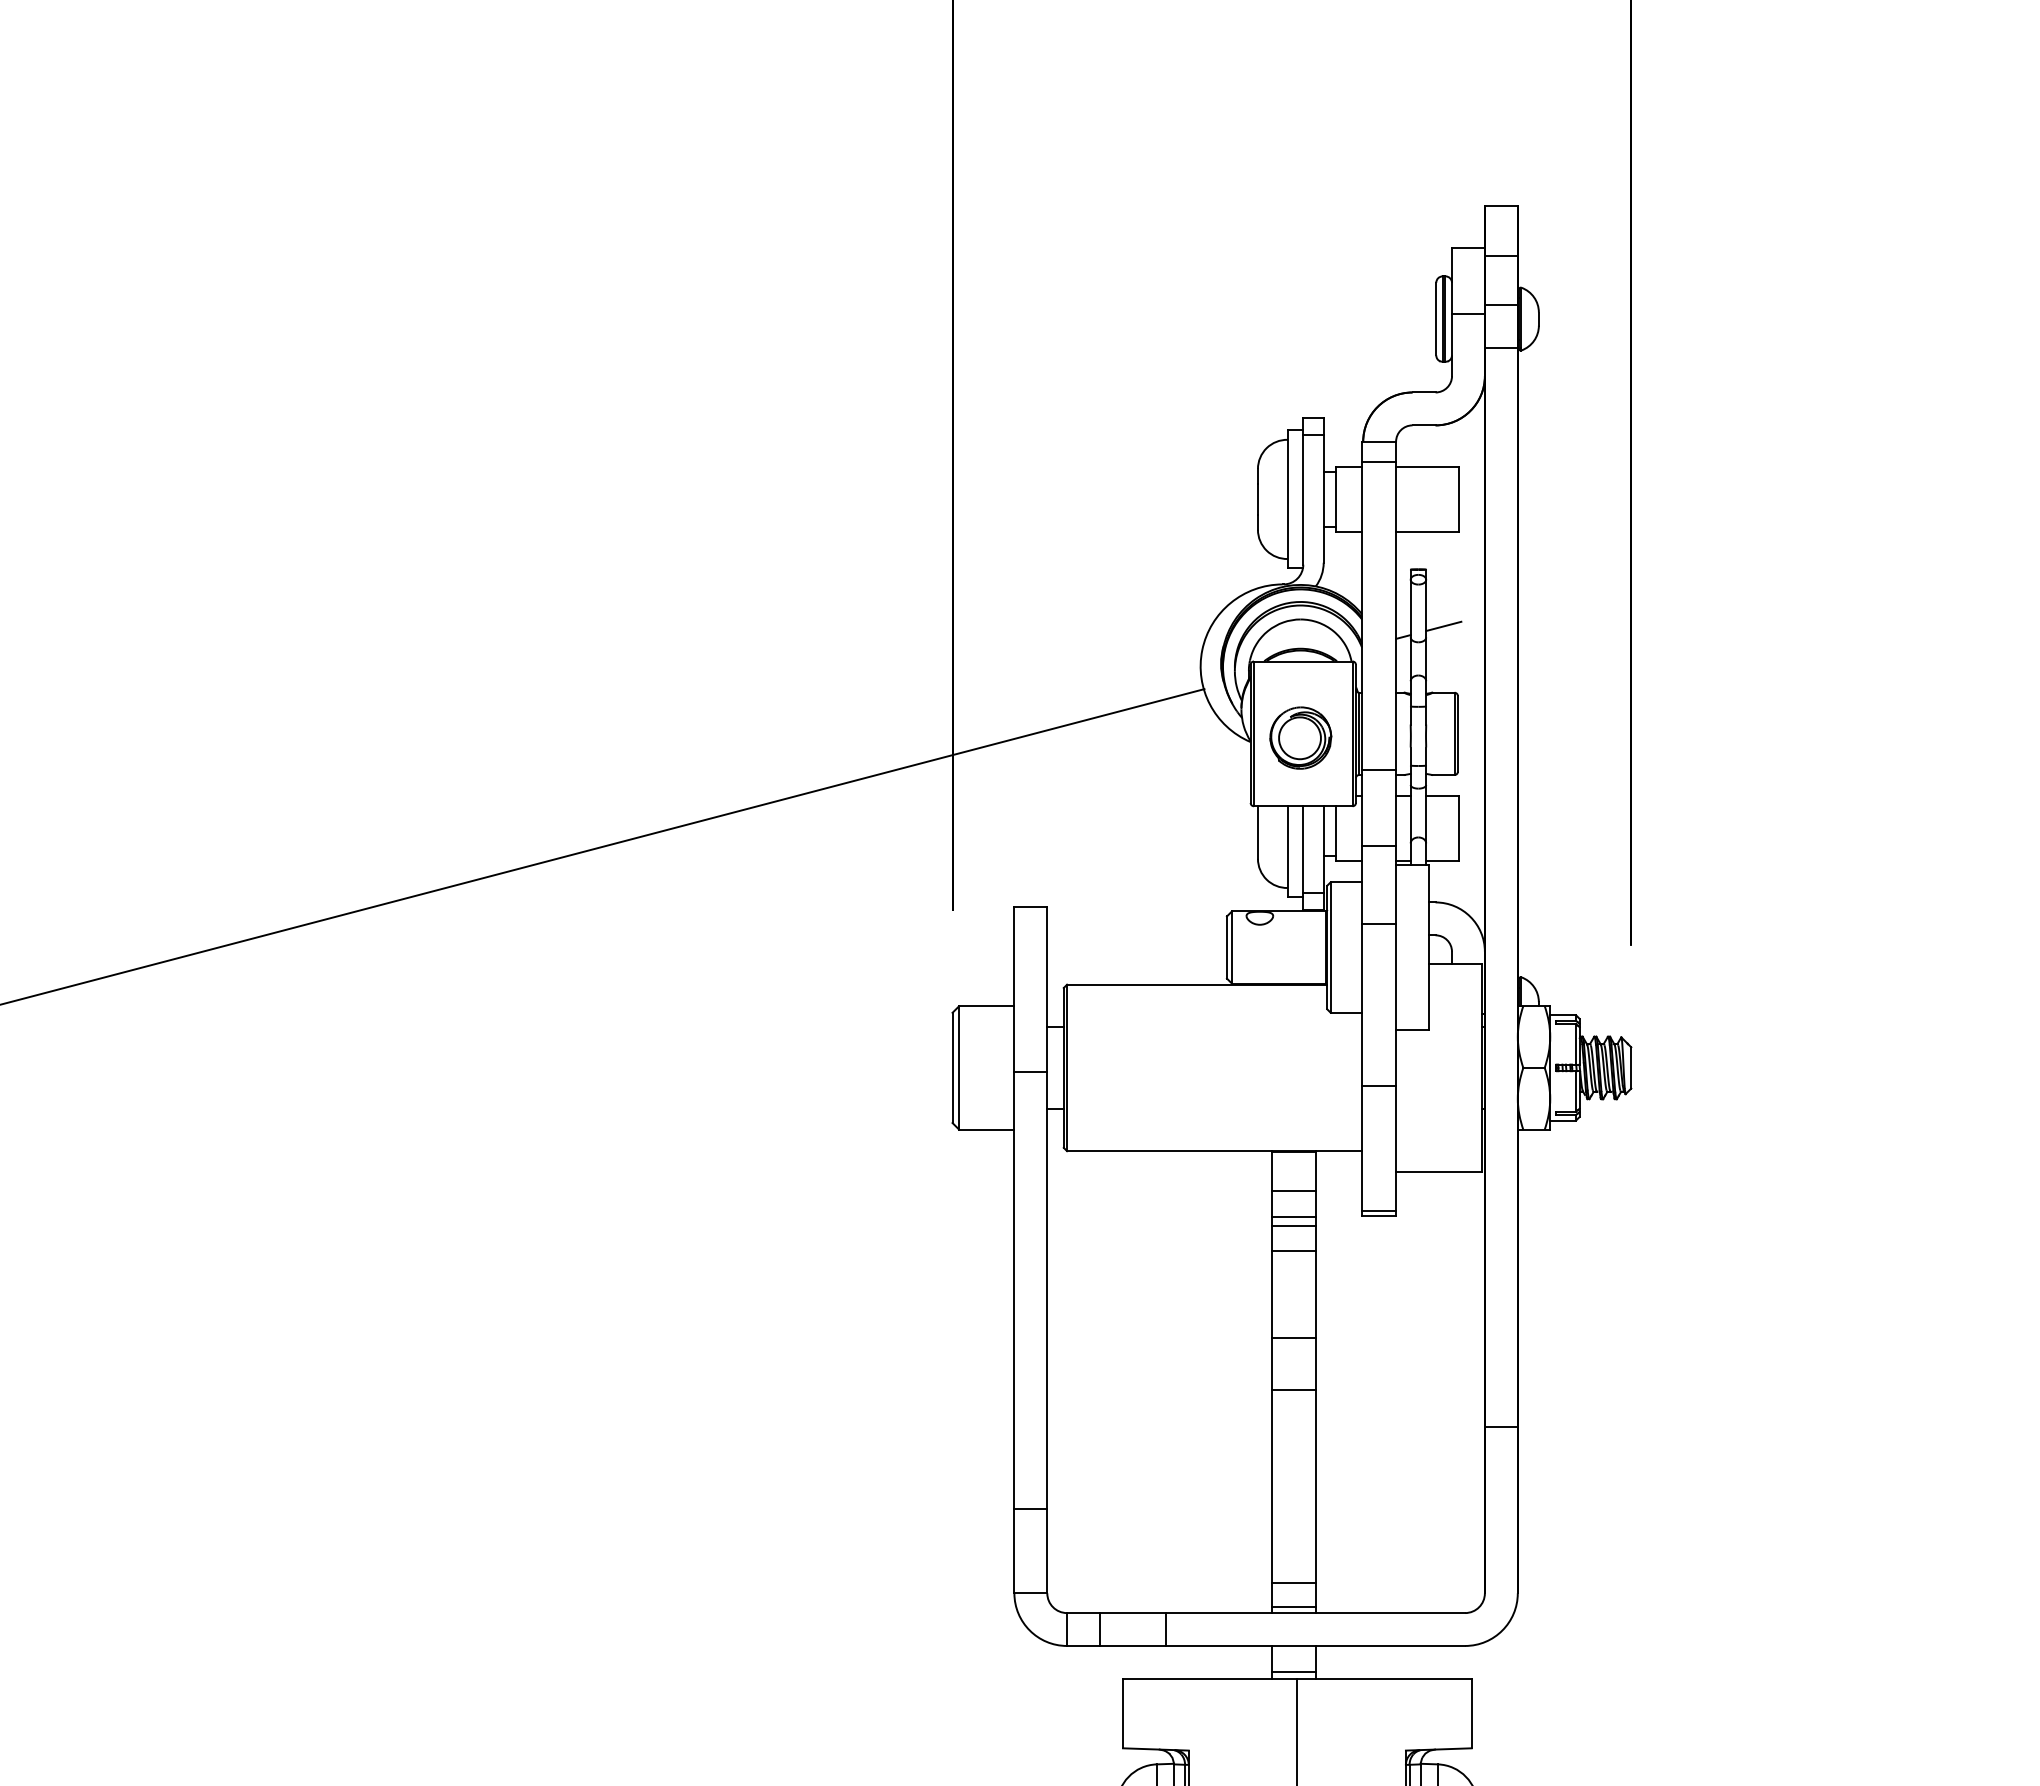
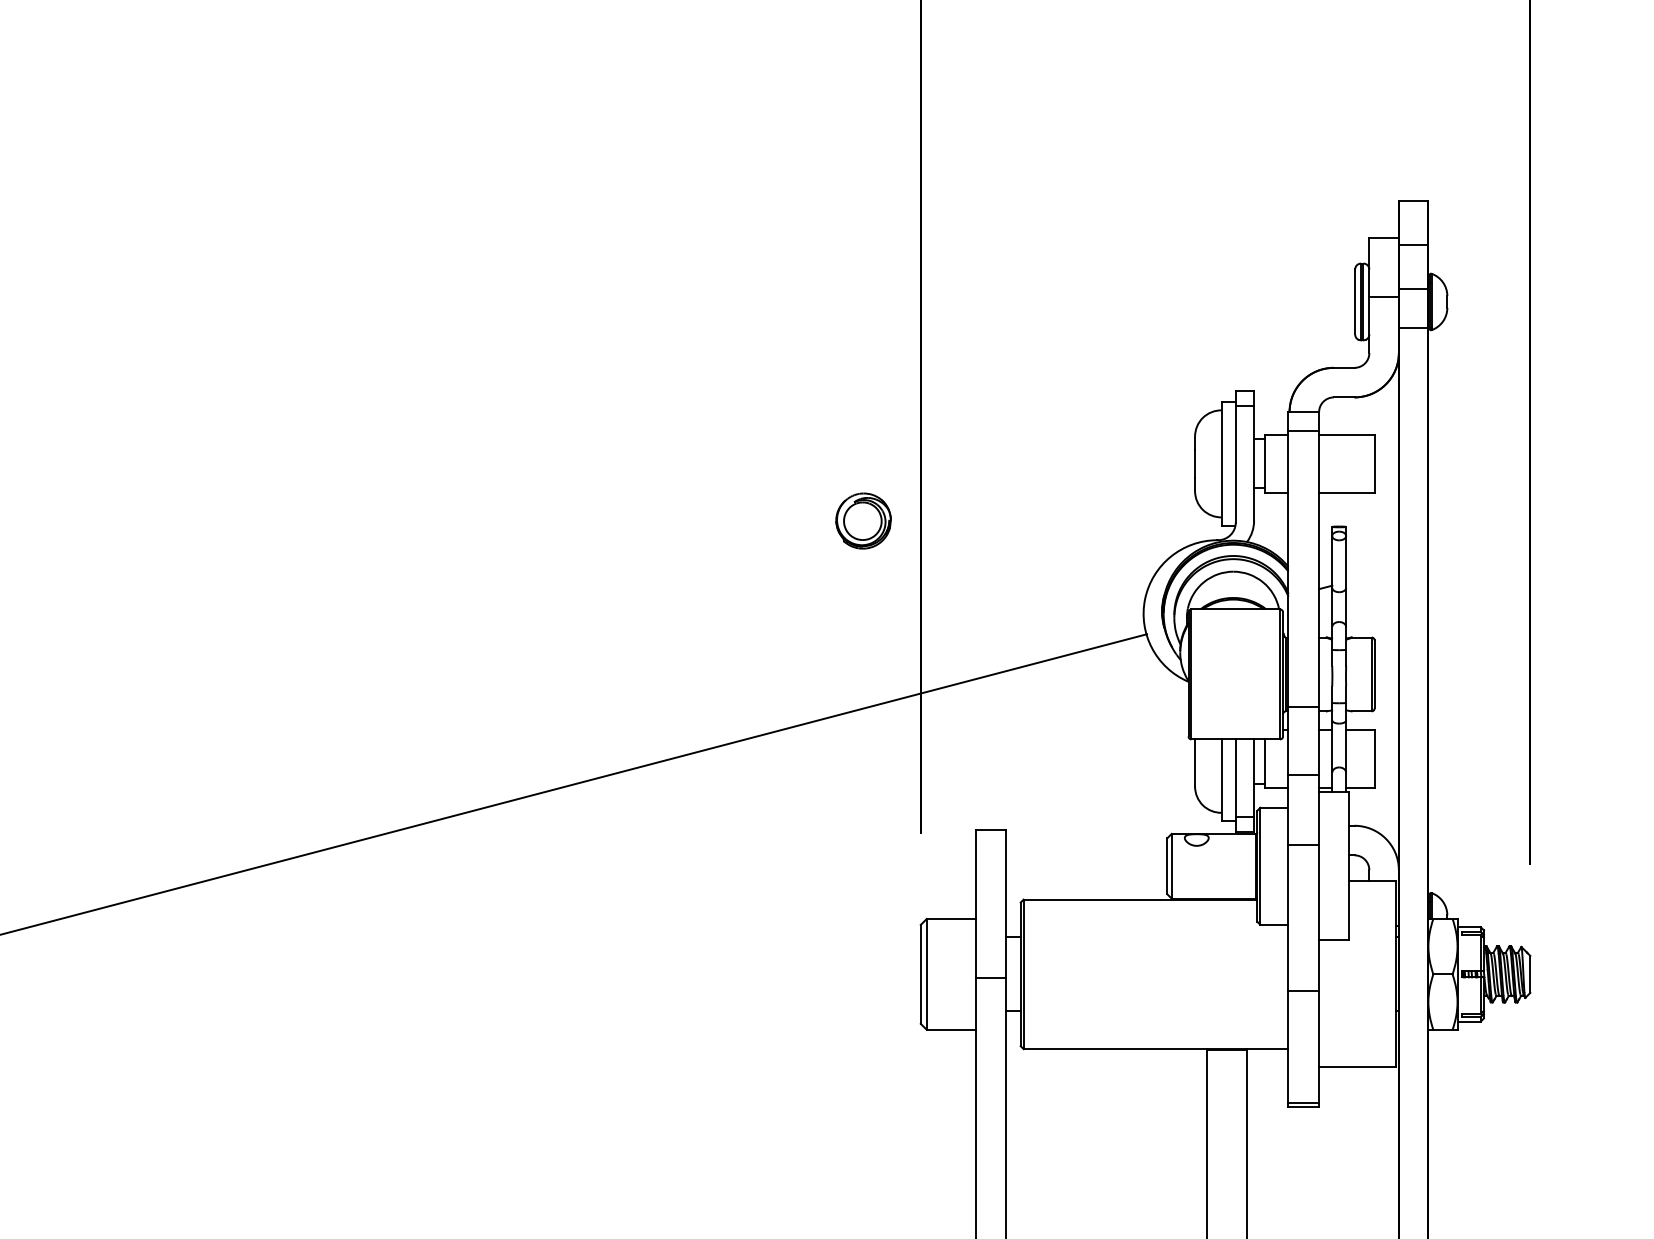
line: (1443, 625) -> (1361, 577), removed
part: (1300, 737) -> (863, 520), moved
line: (1293, 1191) -> (1226, 1085), removed
line: (1293, 1216) -> (1226, 1107), removed
line: (1293, 1225) -> (1226, 1115), removed
line: (1293, 1250) -> (1226, 1138), removed
line: (1293, 1337) -> (1226, 1216), removed

